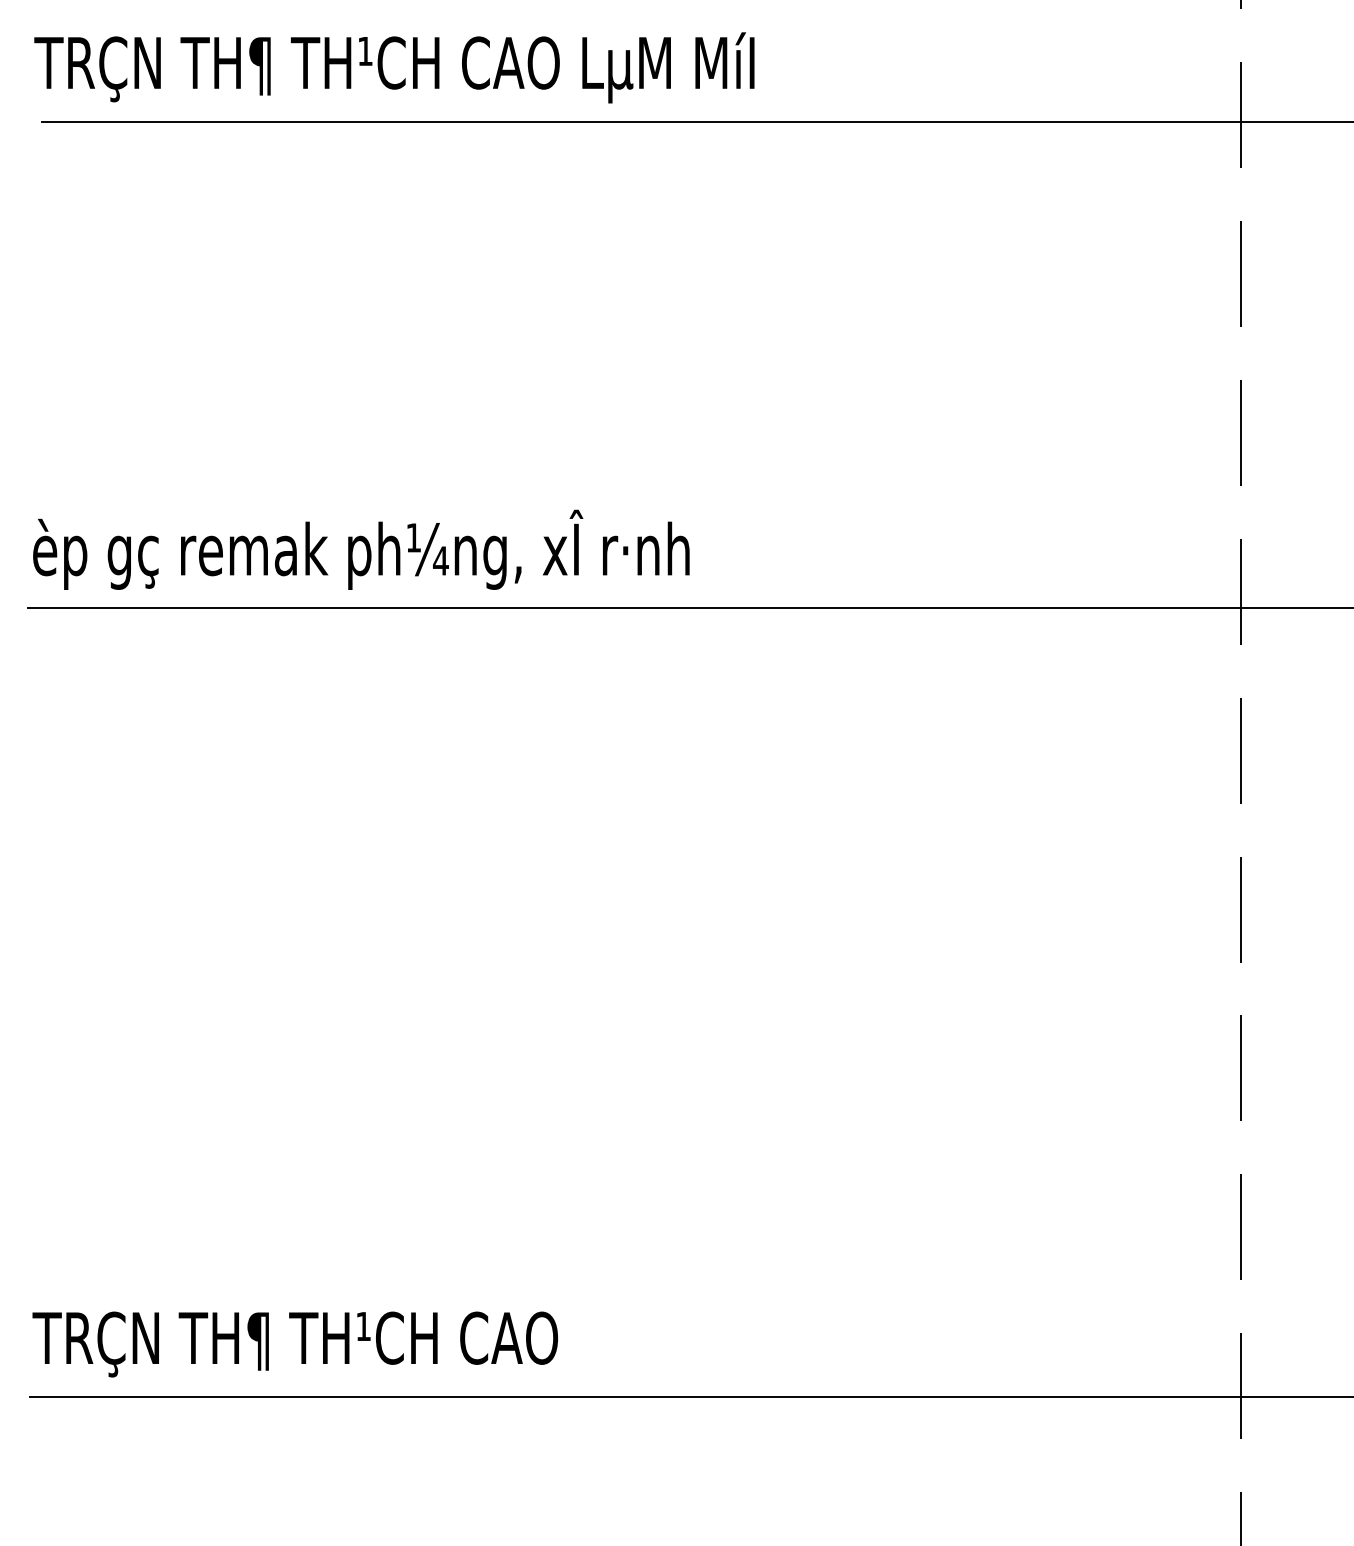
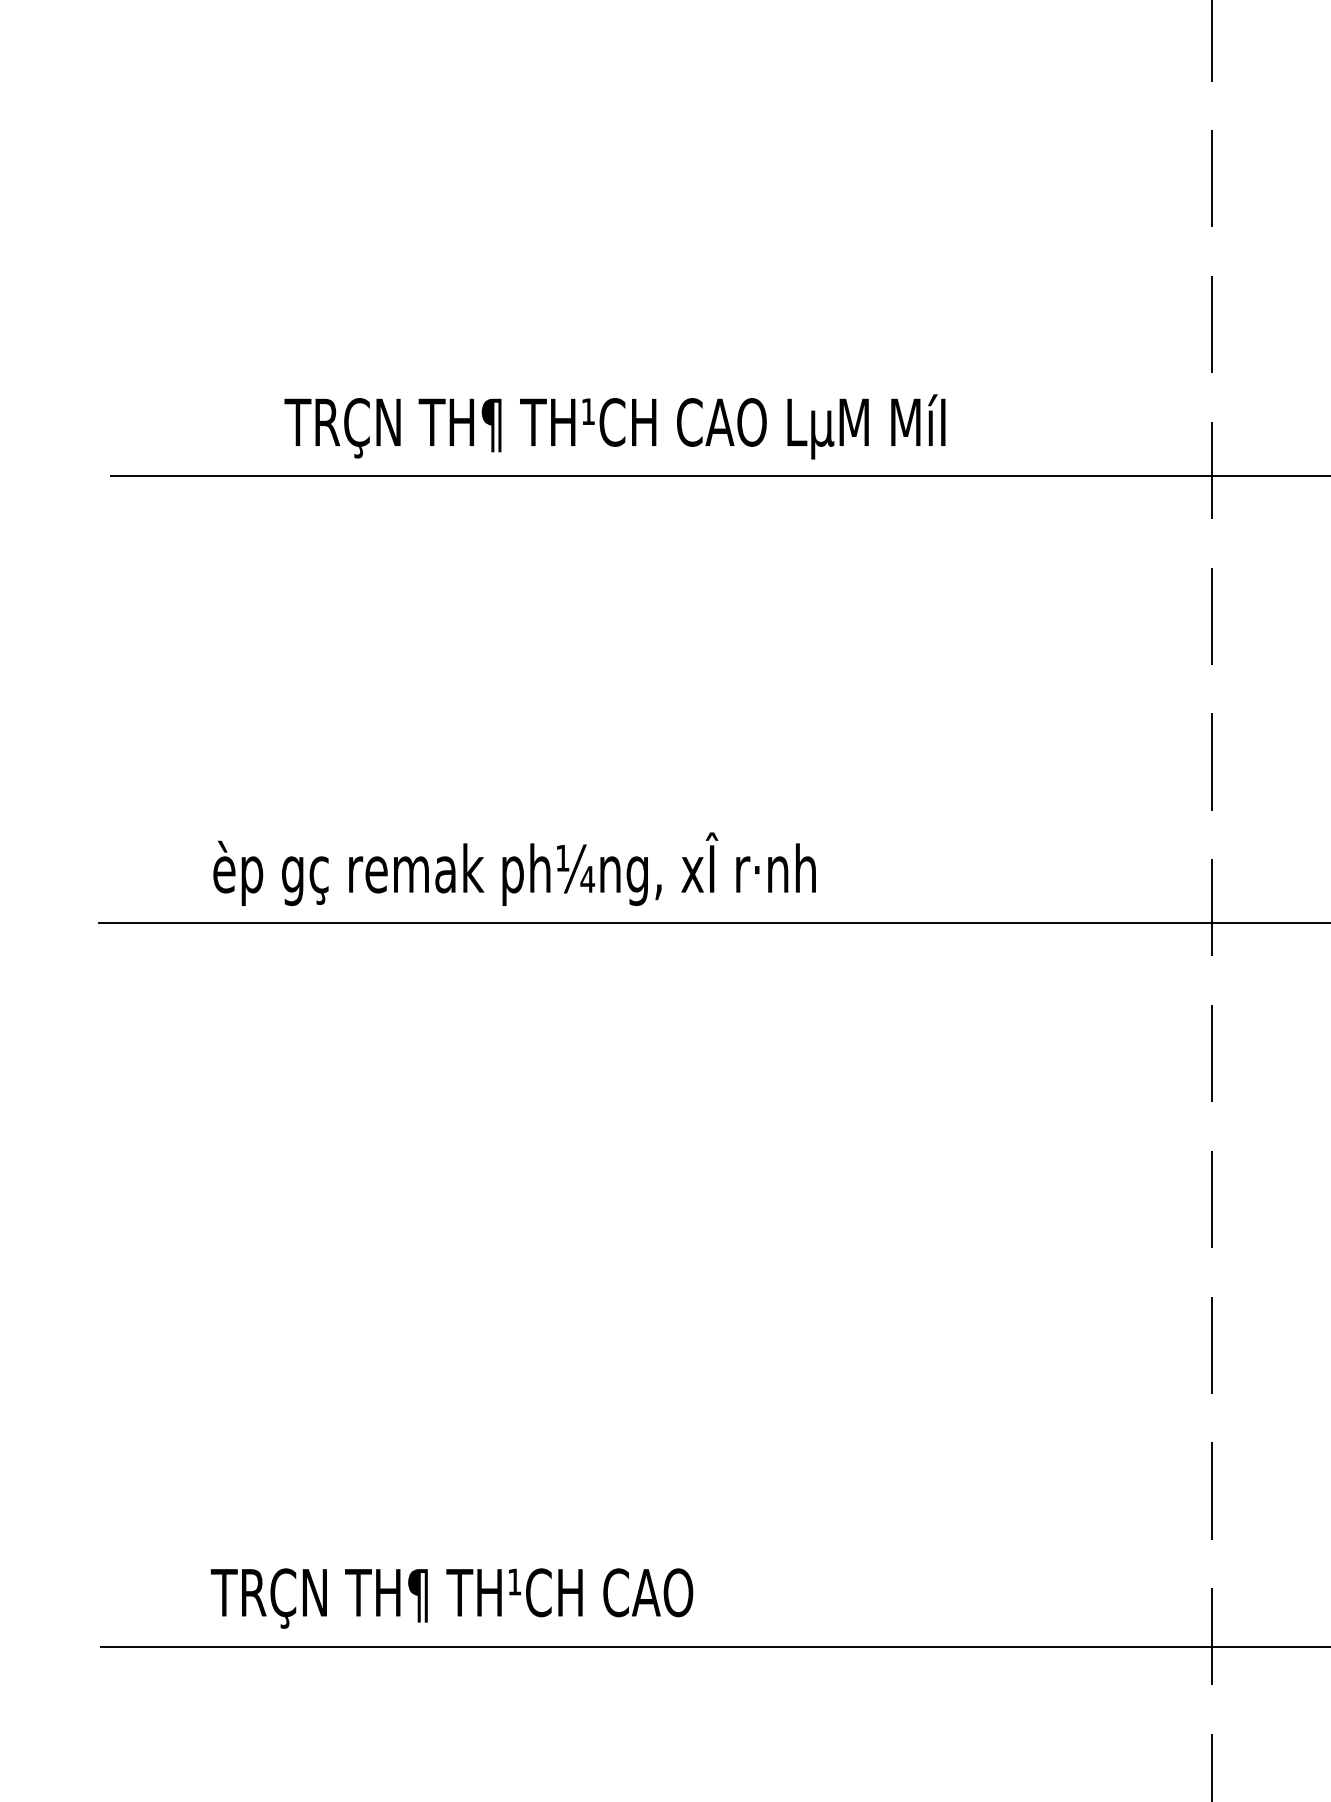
text: (393, 67) -> (614, 426), moved
text: (361, 549) -> (514, 868), moved
text: (294, 1344) -> (451, 1598), moved

